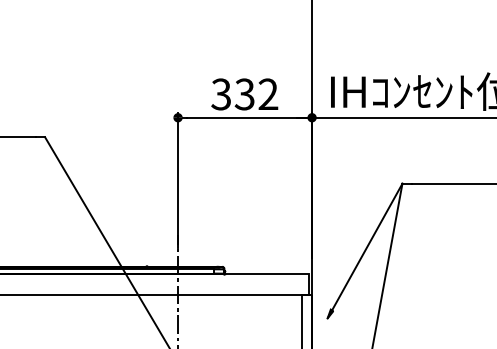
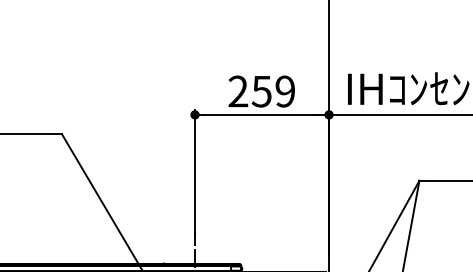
text: (244, 94) -> (261, 91), 332 -> 259

